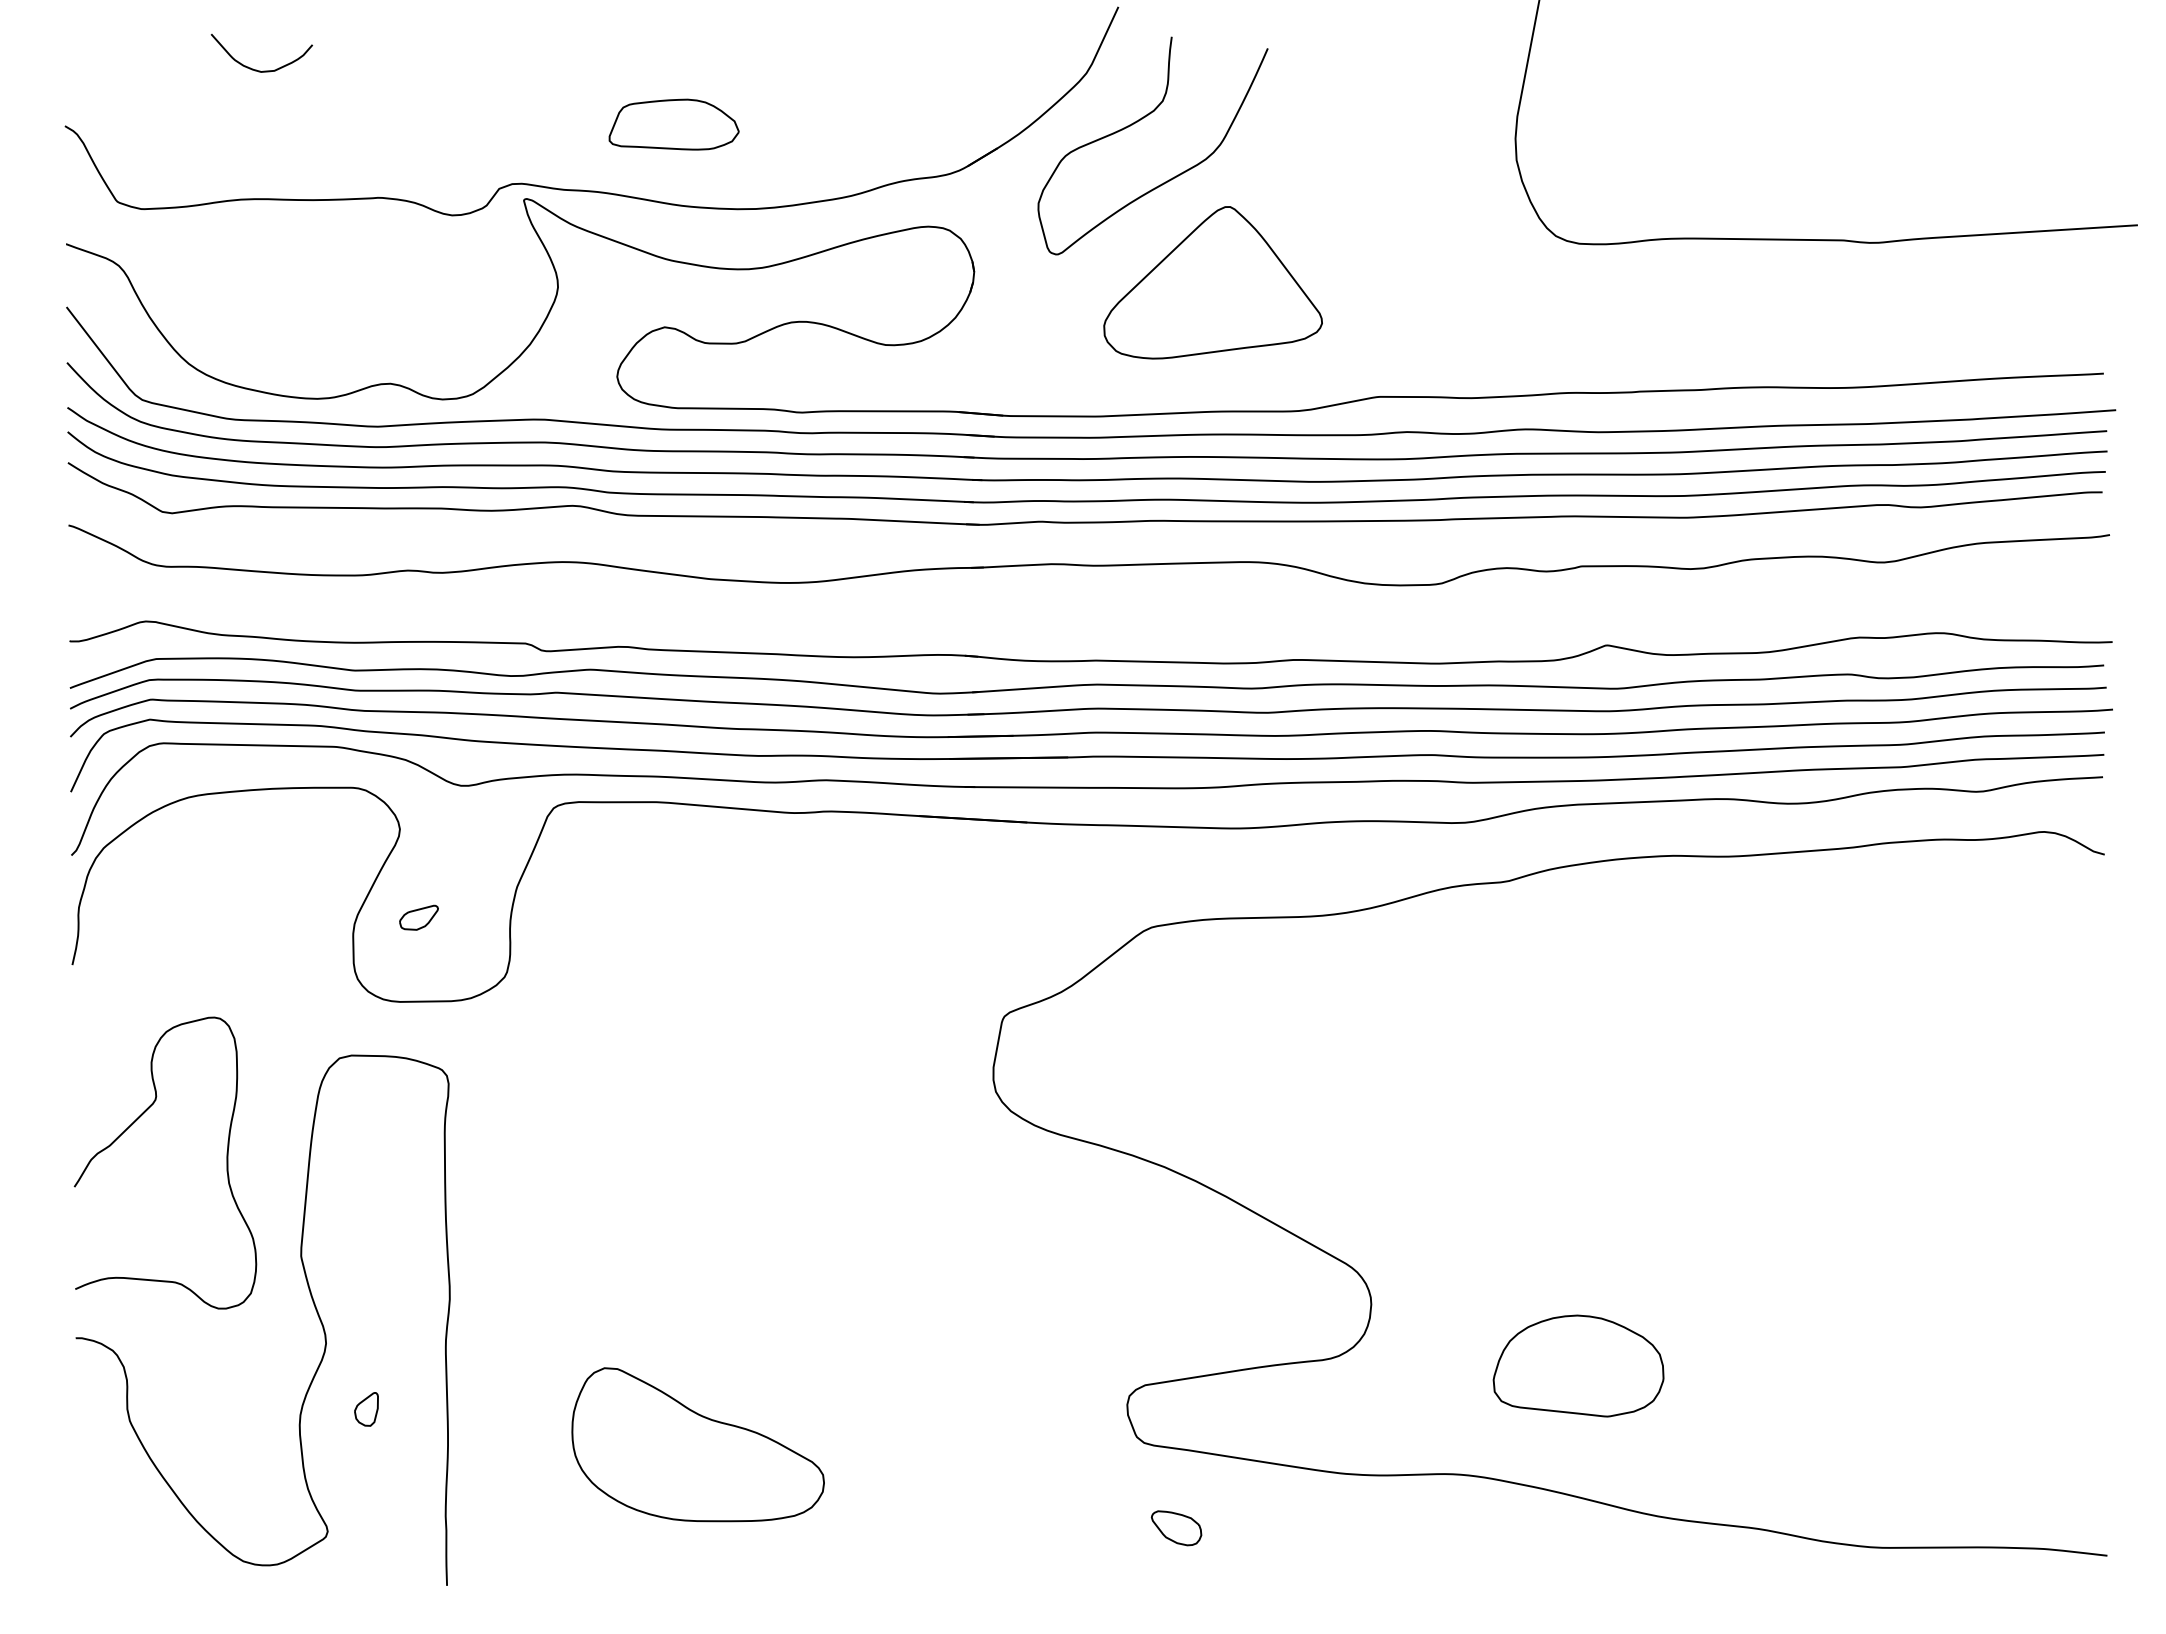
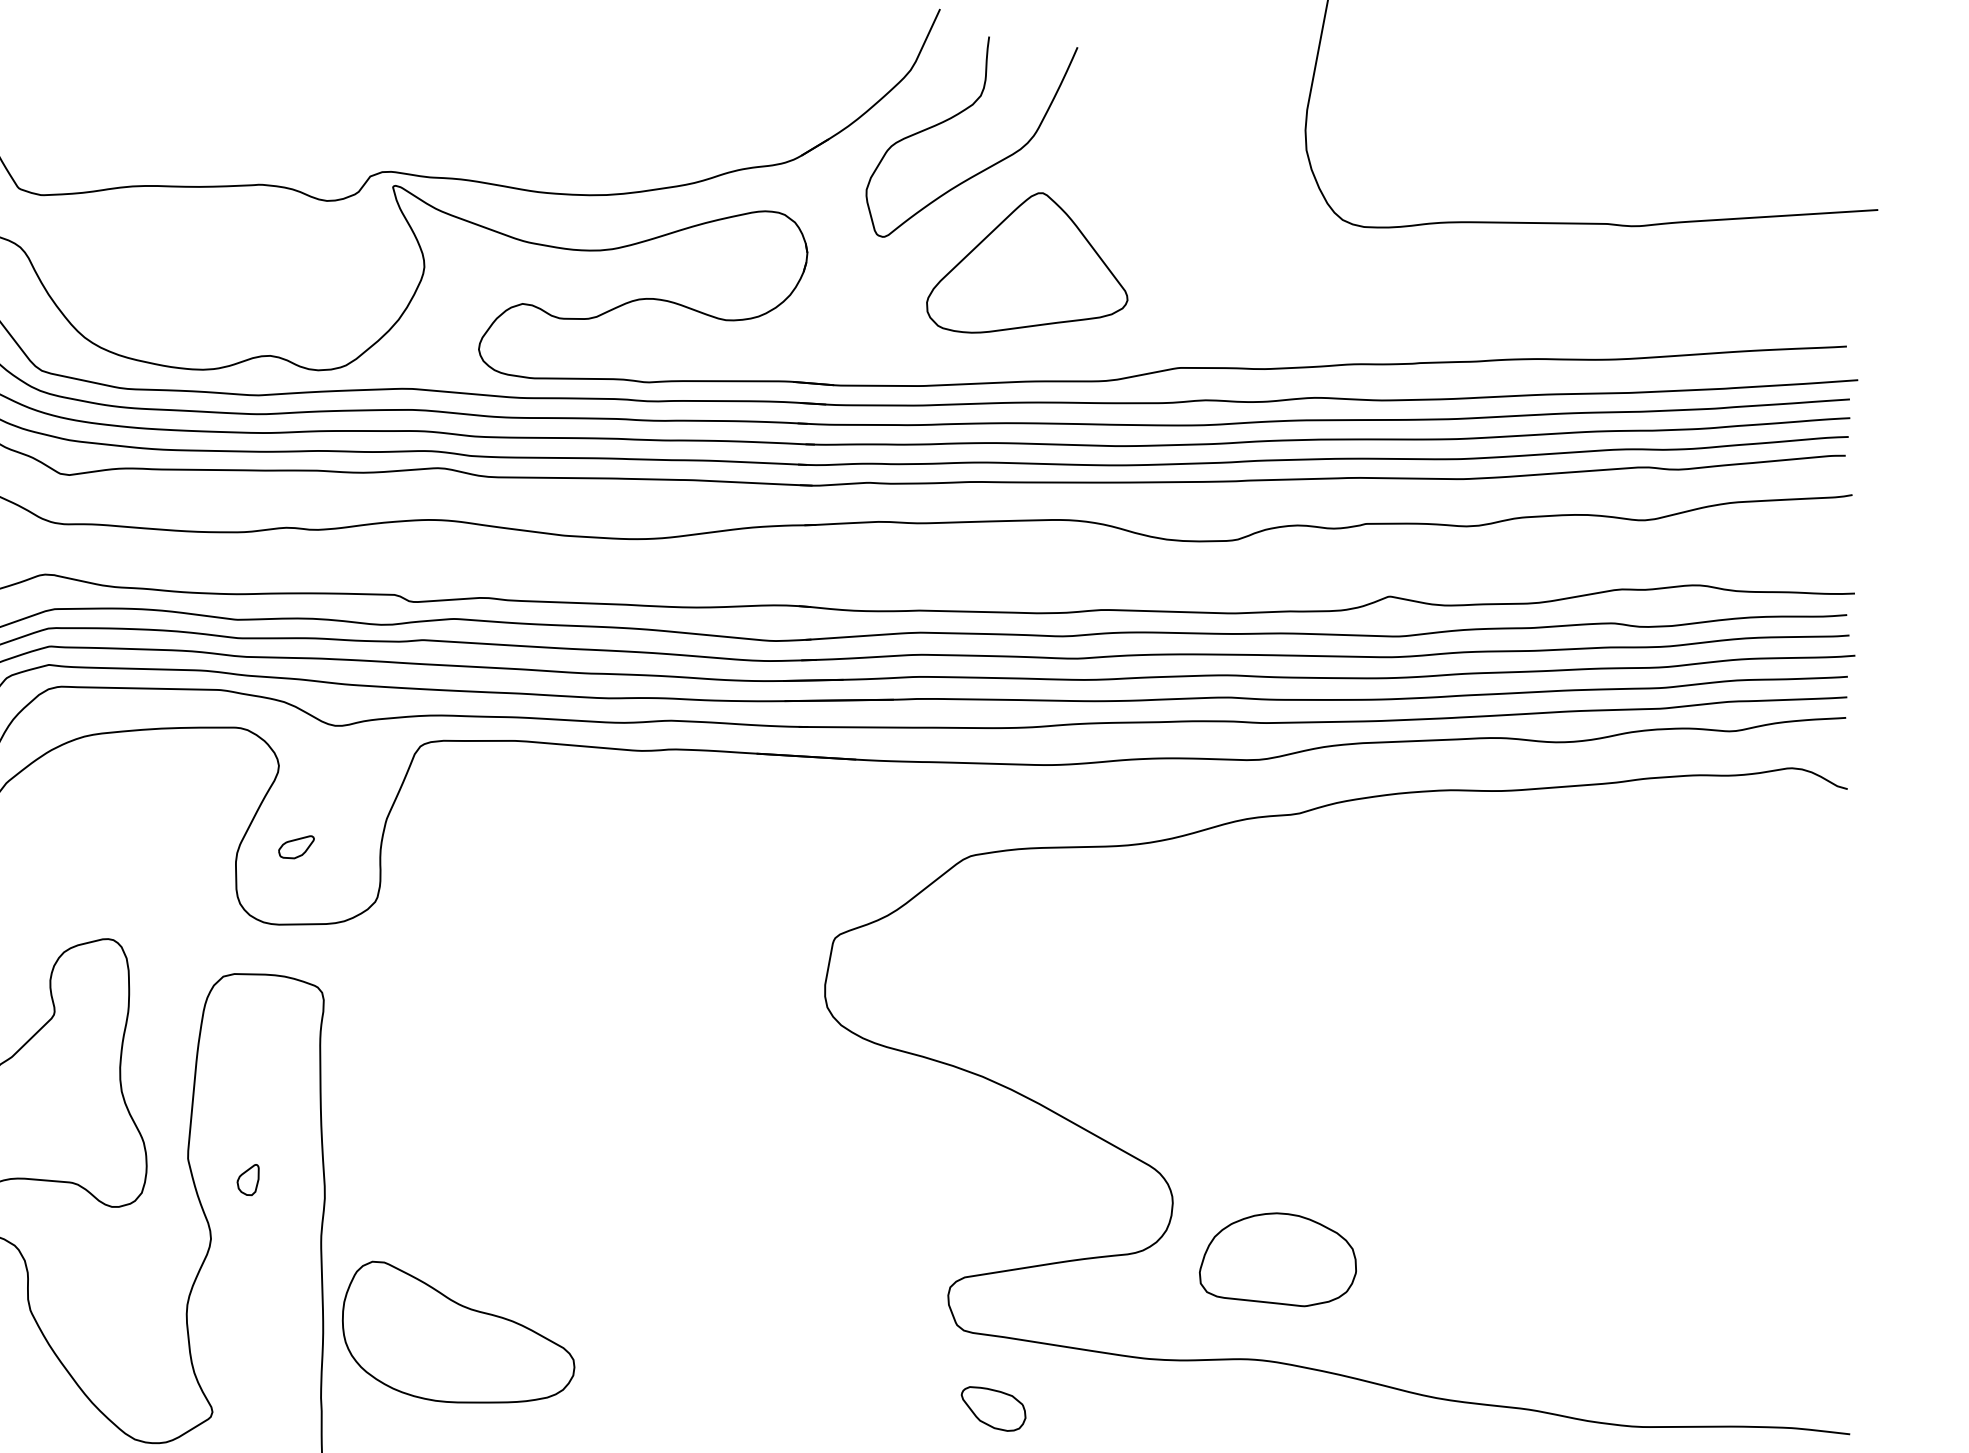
curve: (256, 69) -> (146, 66), removed
part: (673, 124) -> (530, 117), removed
part: (1578, 1365) -> (1277, 1259), moved
part: (366, 1409) -> (248, 1180), moved
part: (697, 1444) -> (457, 1331), moved
part: (1176, 1528) -> (993, 1409), size x1.4

